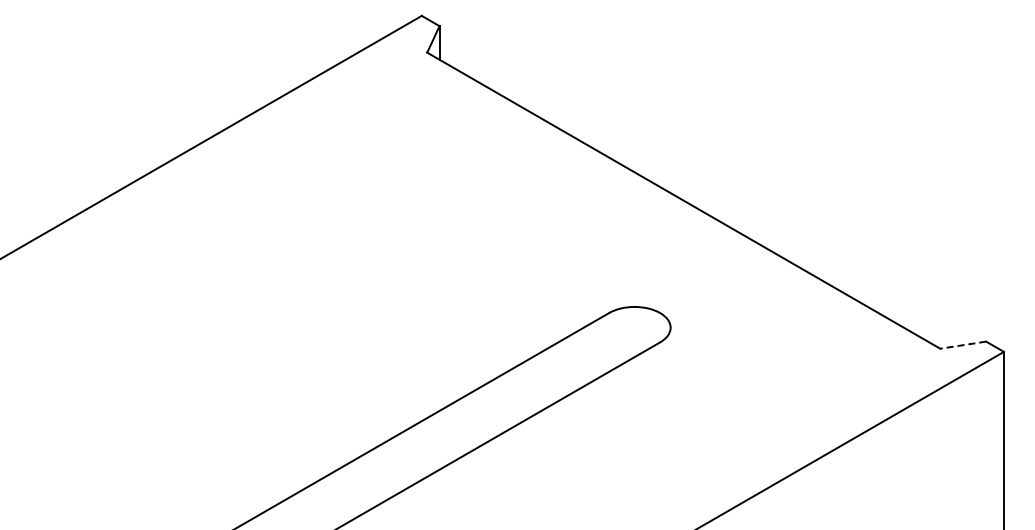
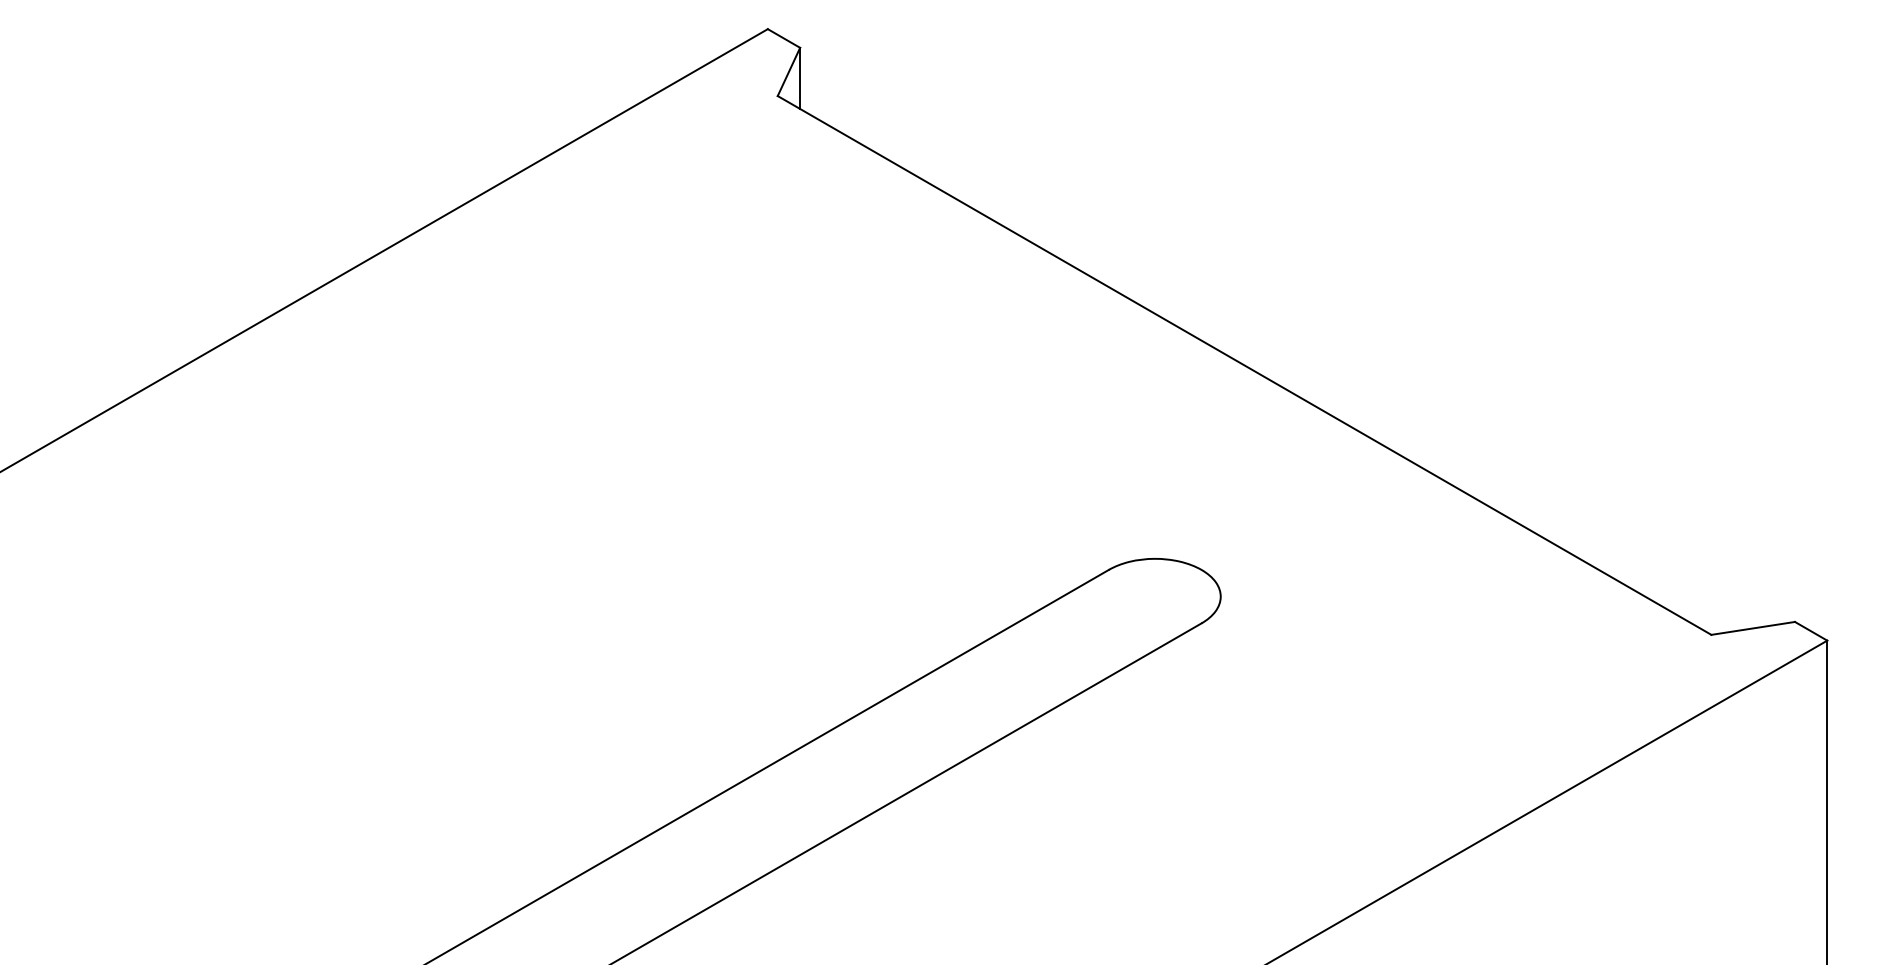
line: (962, 345) -> (1751, 629), dashed -> solid

